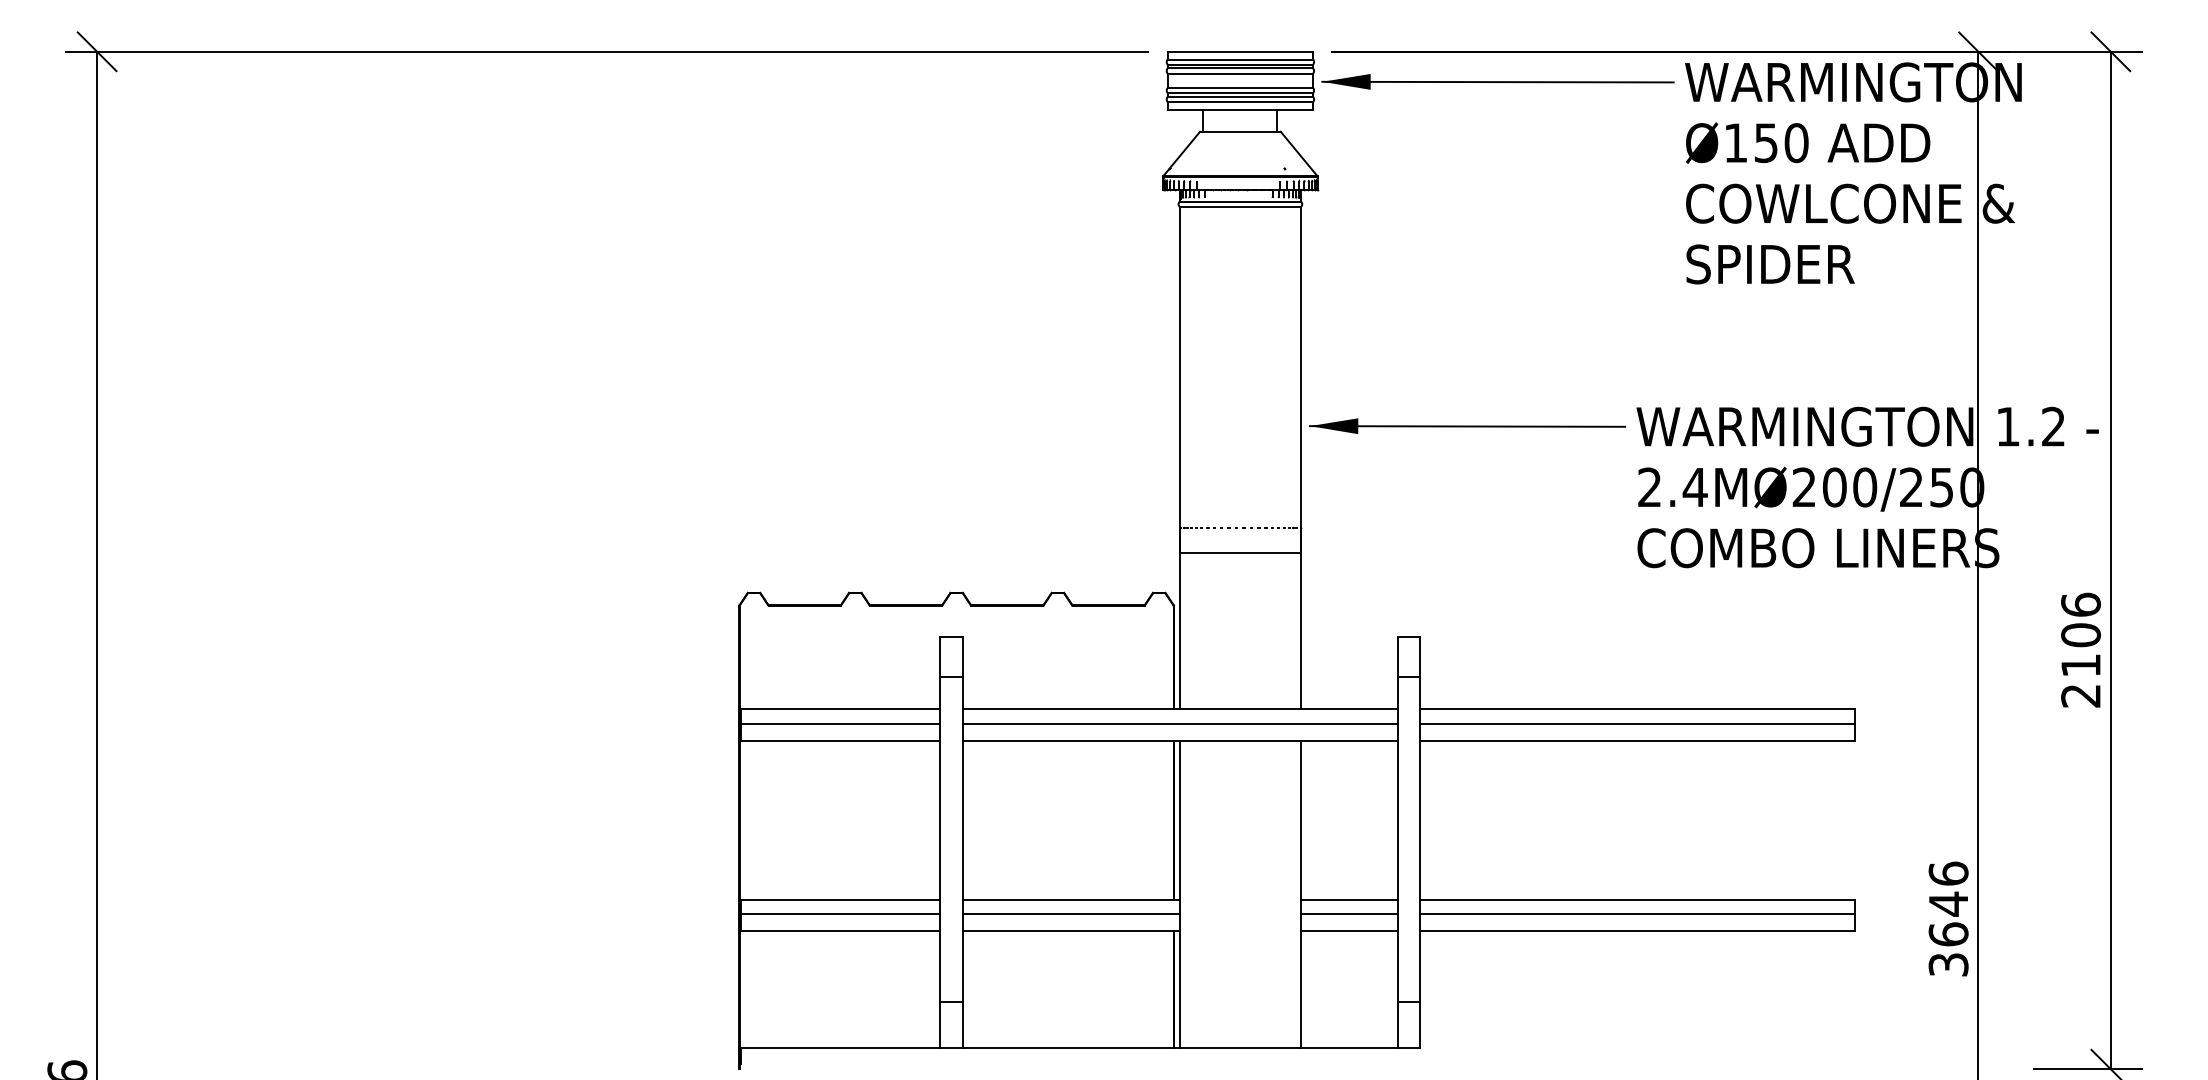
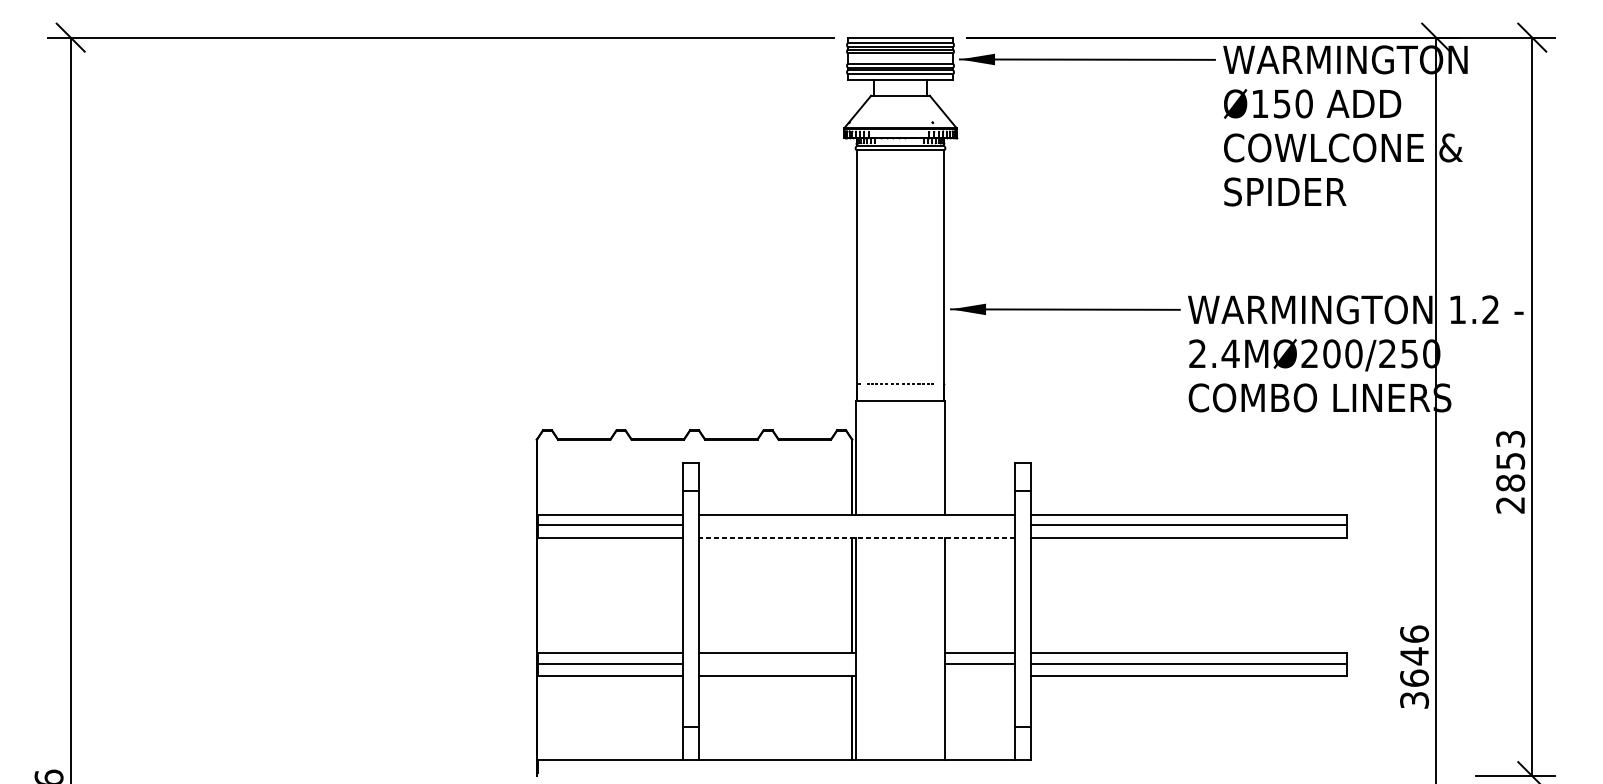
text: (2080, 634) -> (1510, 460), 2106 -> 2853
line: (1179, 723) -> (856, 525), removed
line: (1179, 740) -> (856, 537), solid -> dashed
line: (1070, 914) -> (777, 663), removed
line: (1349, 931) -> (979, 676), removed

